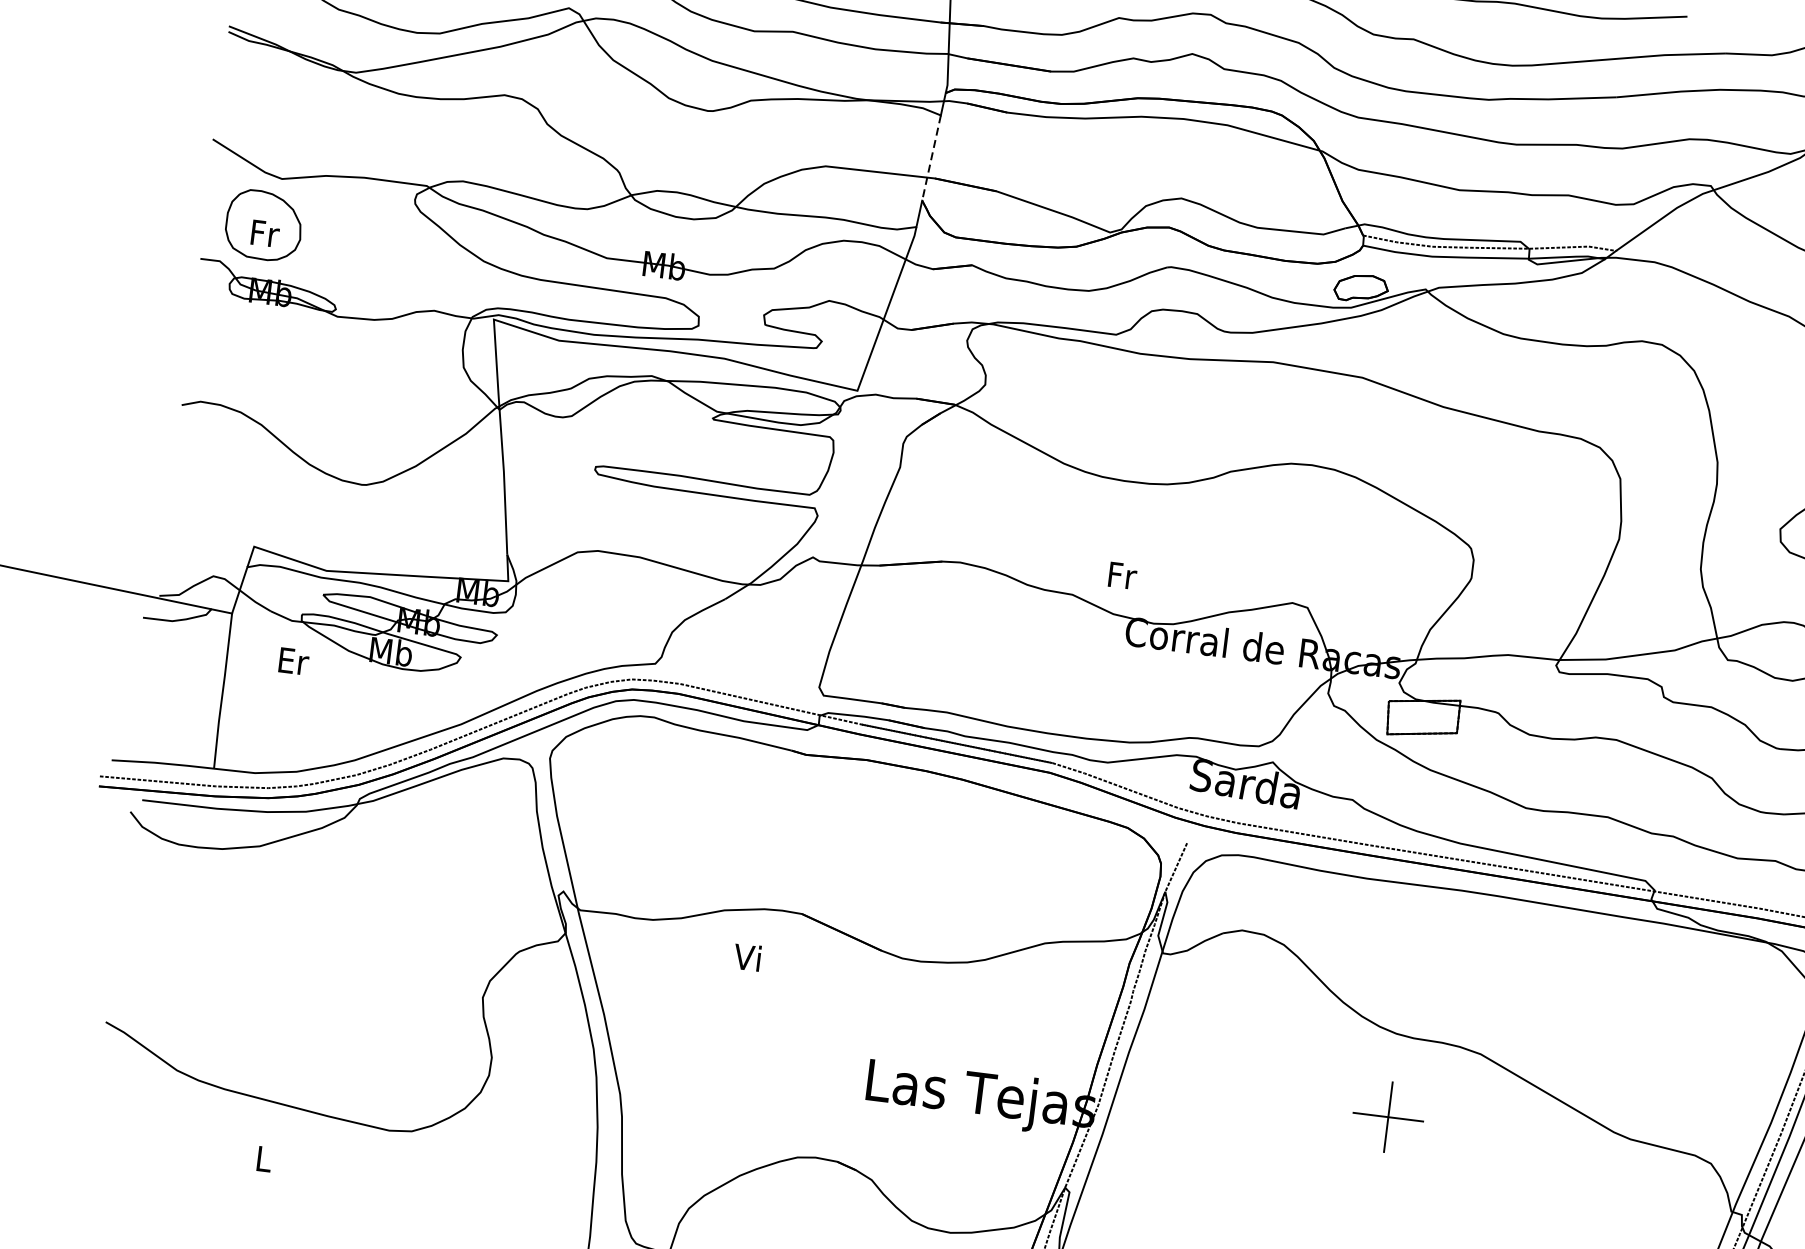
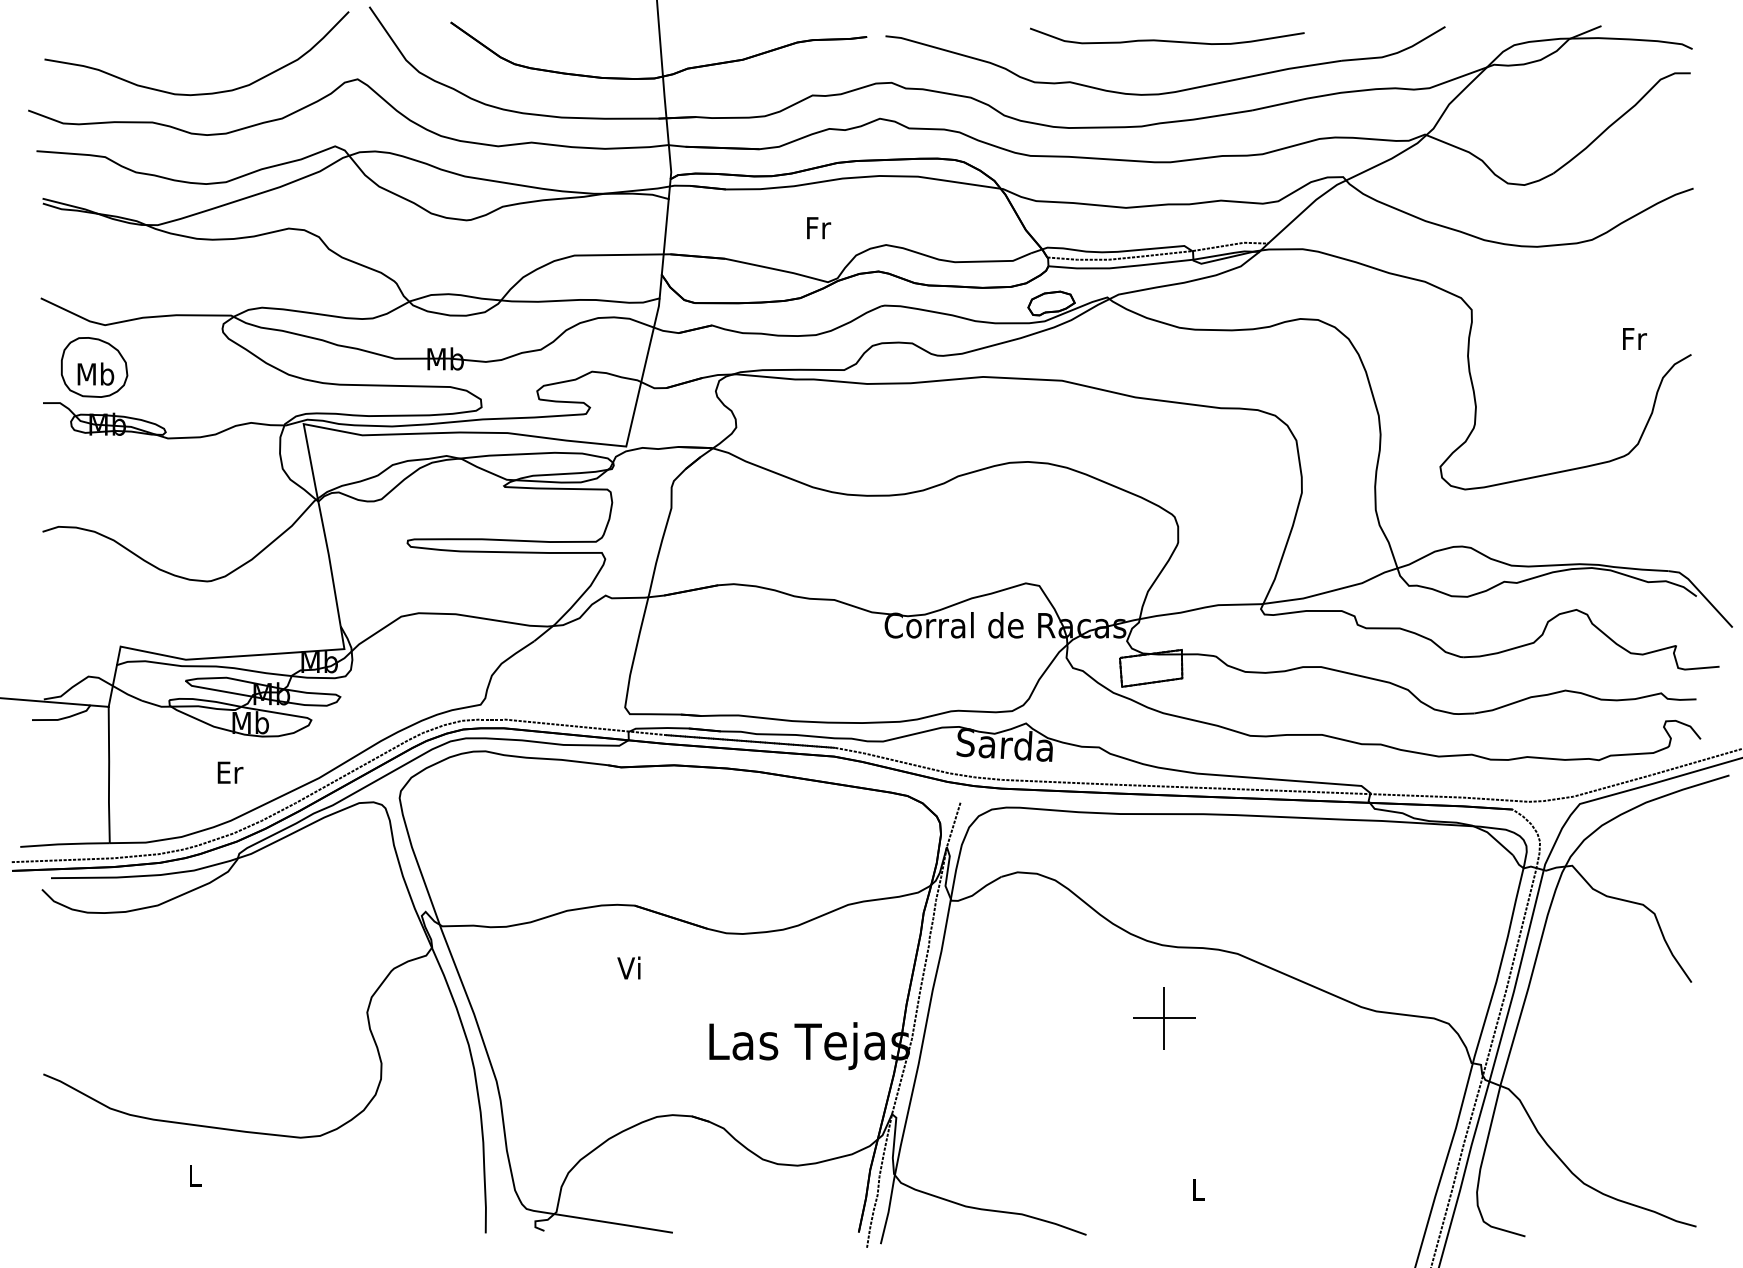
line: (931, 158) -> (665, 237), dashed -> solid
text: (264, 232) -> (95, 373), Fr -> Mb
text: (1123, 576) -> (819, 228), moved
text: (294, 661) -> (230, 772), moved
text: (746, 956) -> (628, 967), moved

